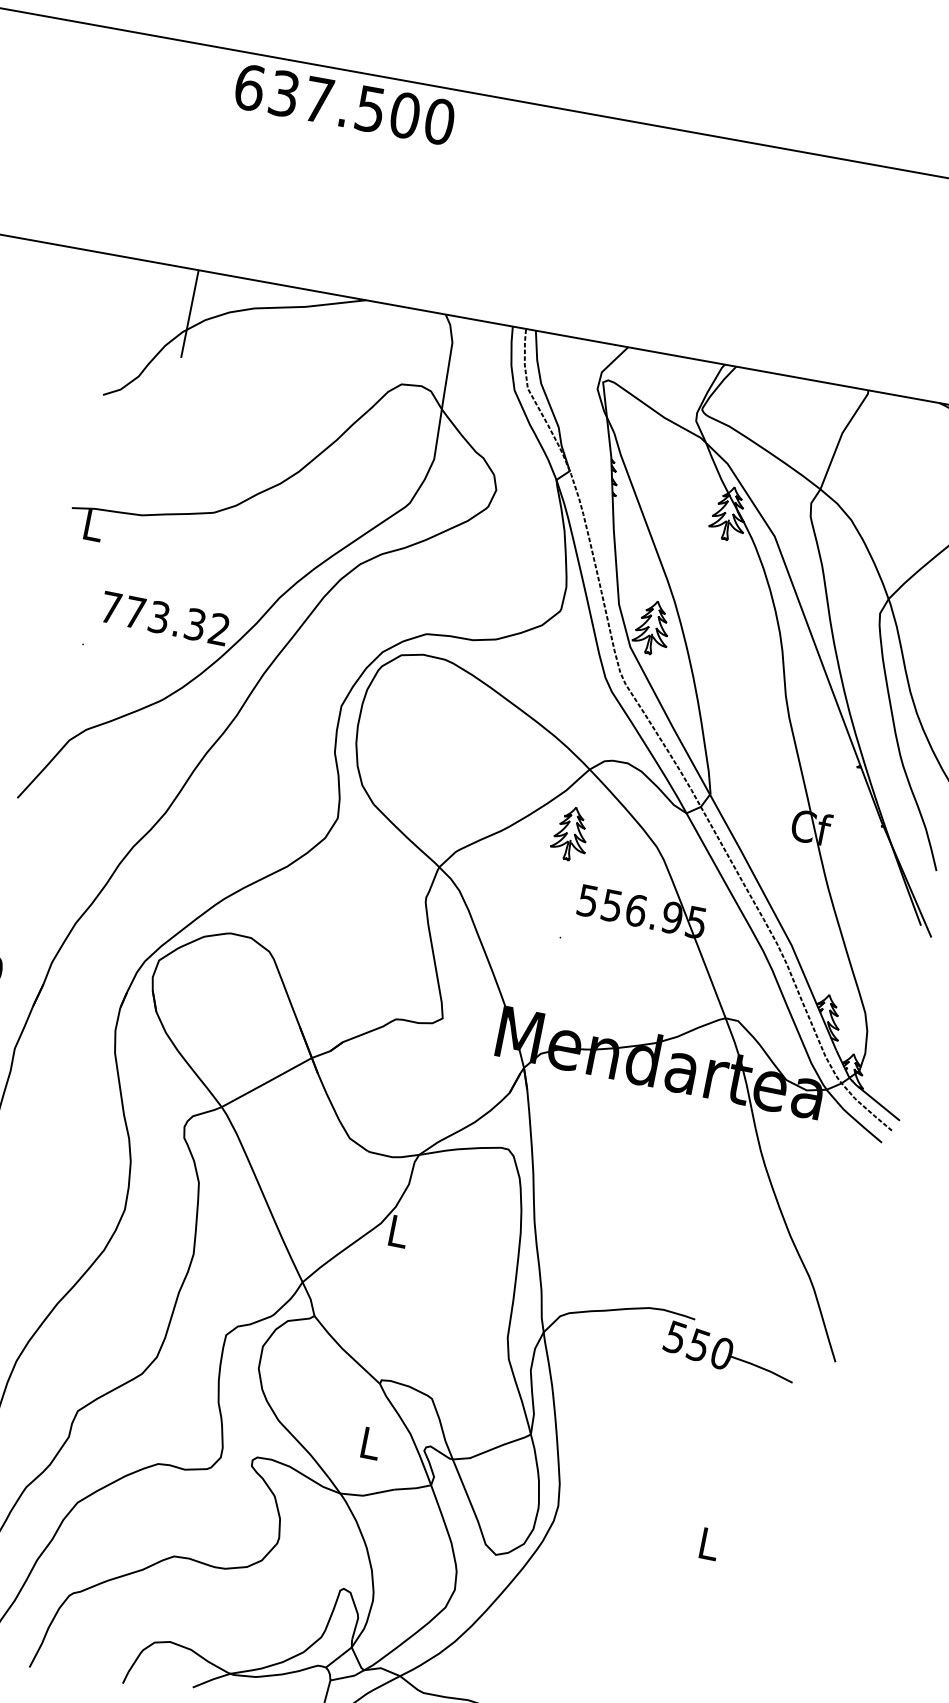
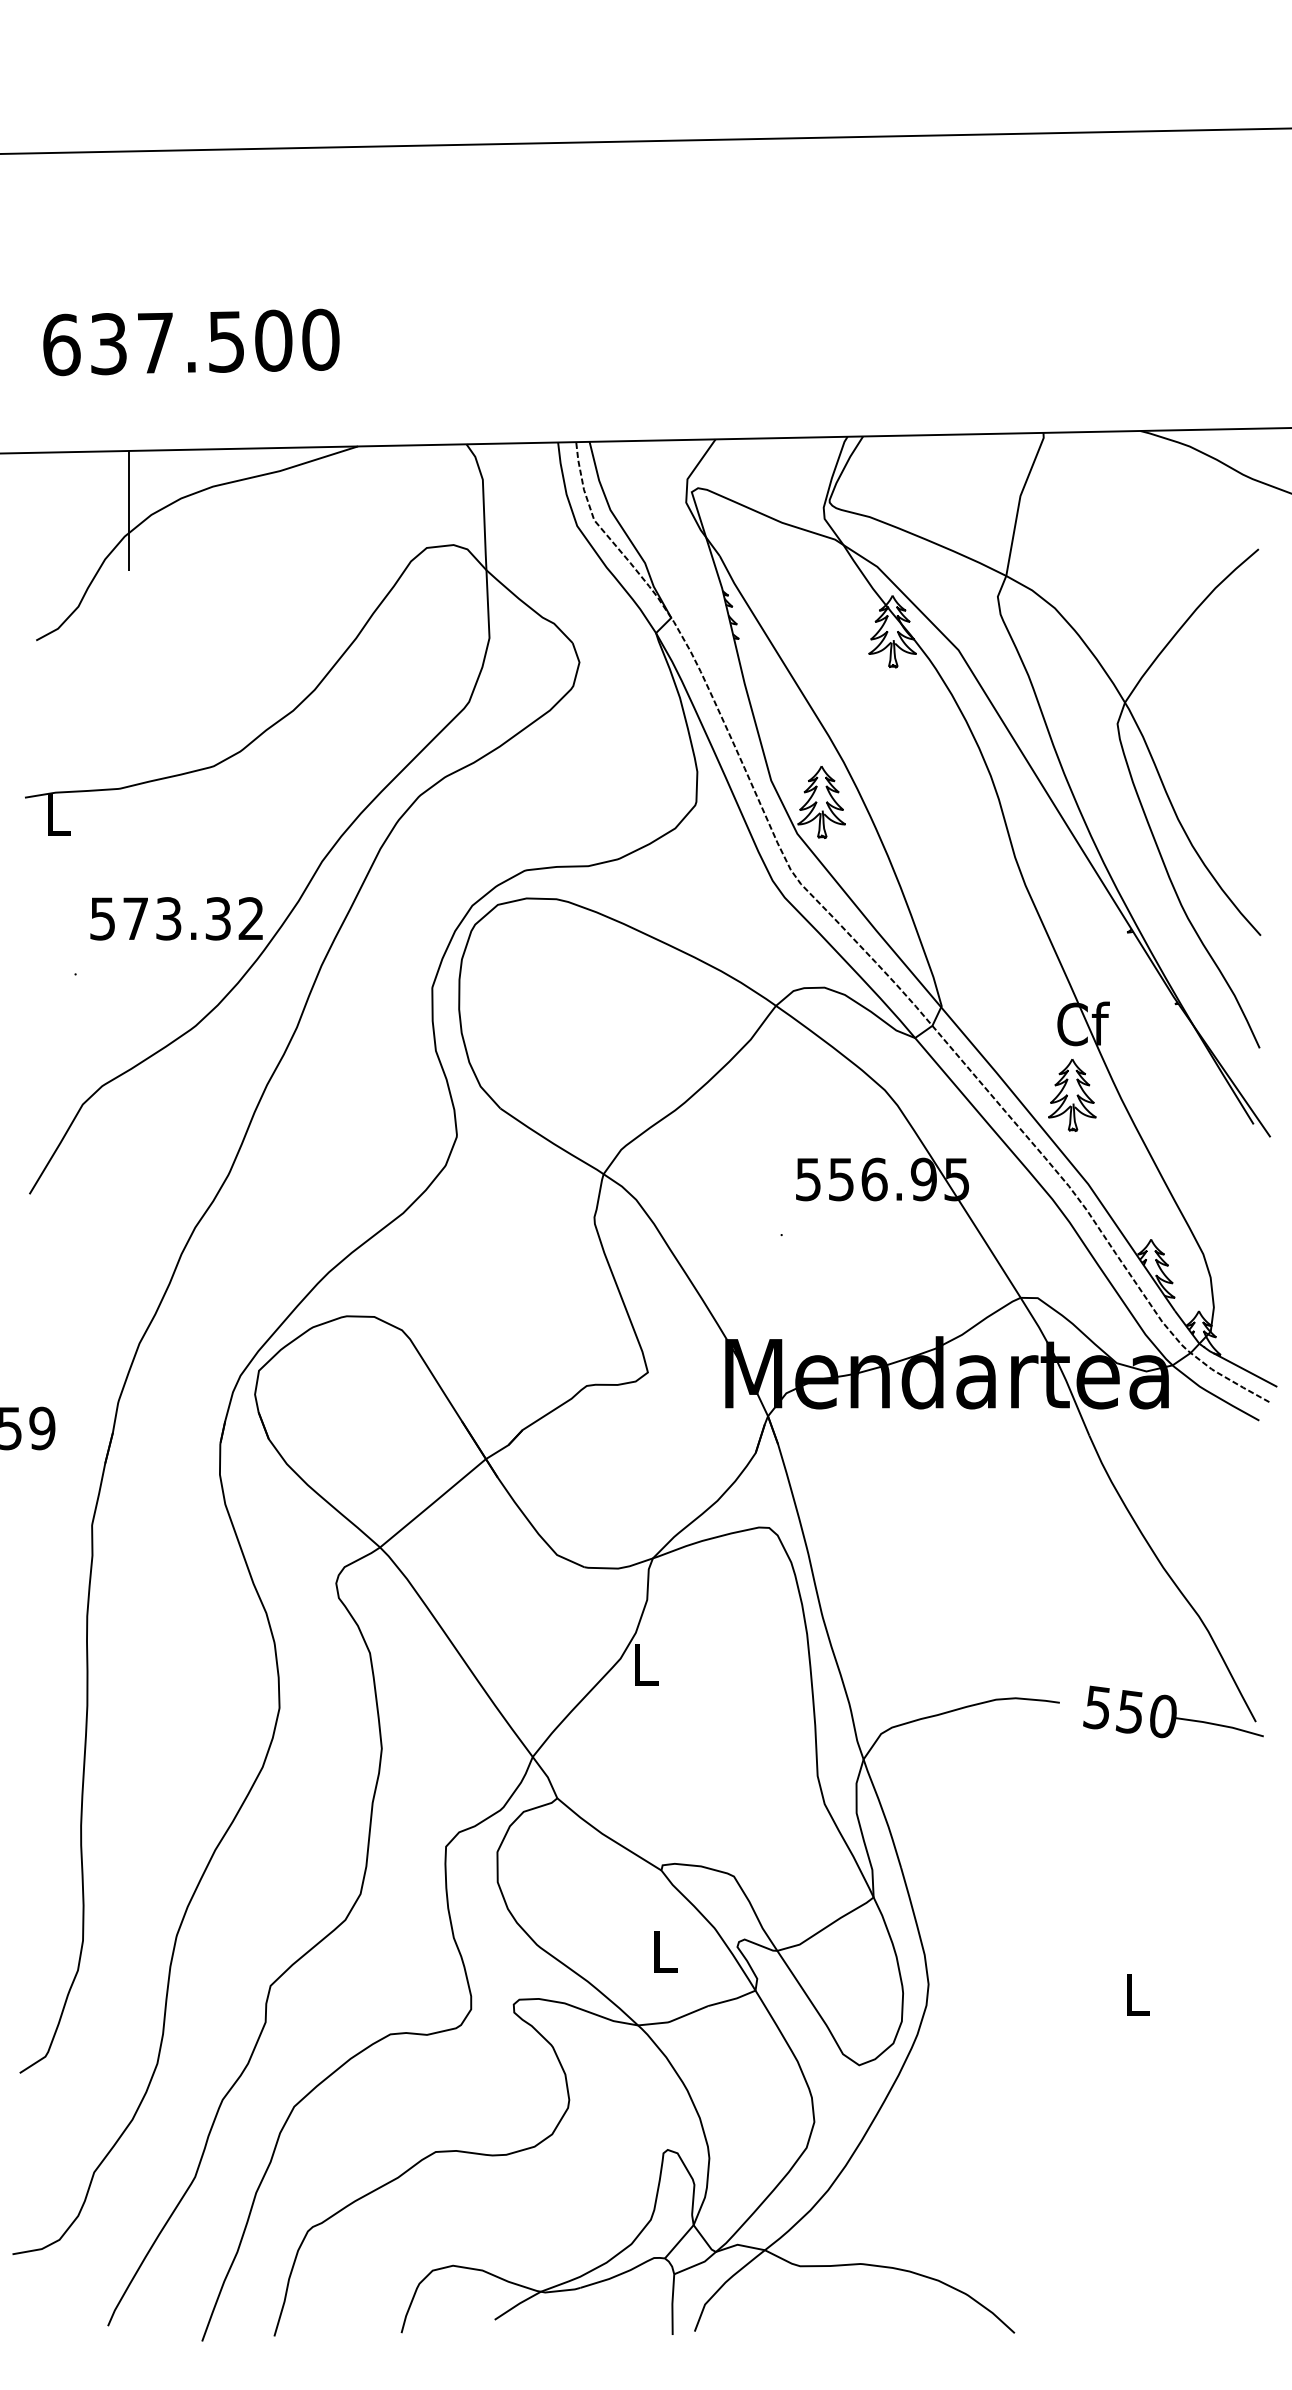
text: (344, 104) -> (191, 342), moved
text: (110, 607) -> (102, 918), 773.32 -> 573.32
part: (571, 833) -> (1072, 1095), moved
part: (730, 1351) -> (1173, 1711), moved

